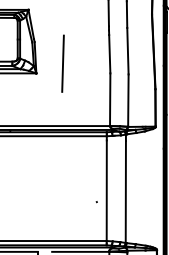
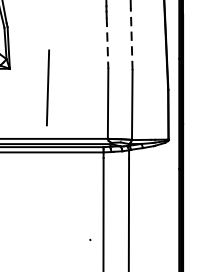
line: (127, 50) -> (131, 38), solid -> dashed
line: (109, 54) -> (107, 43), solid -> dashed
line: (62, 63) -> (47, 87), moved

